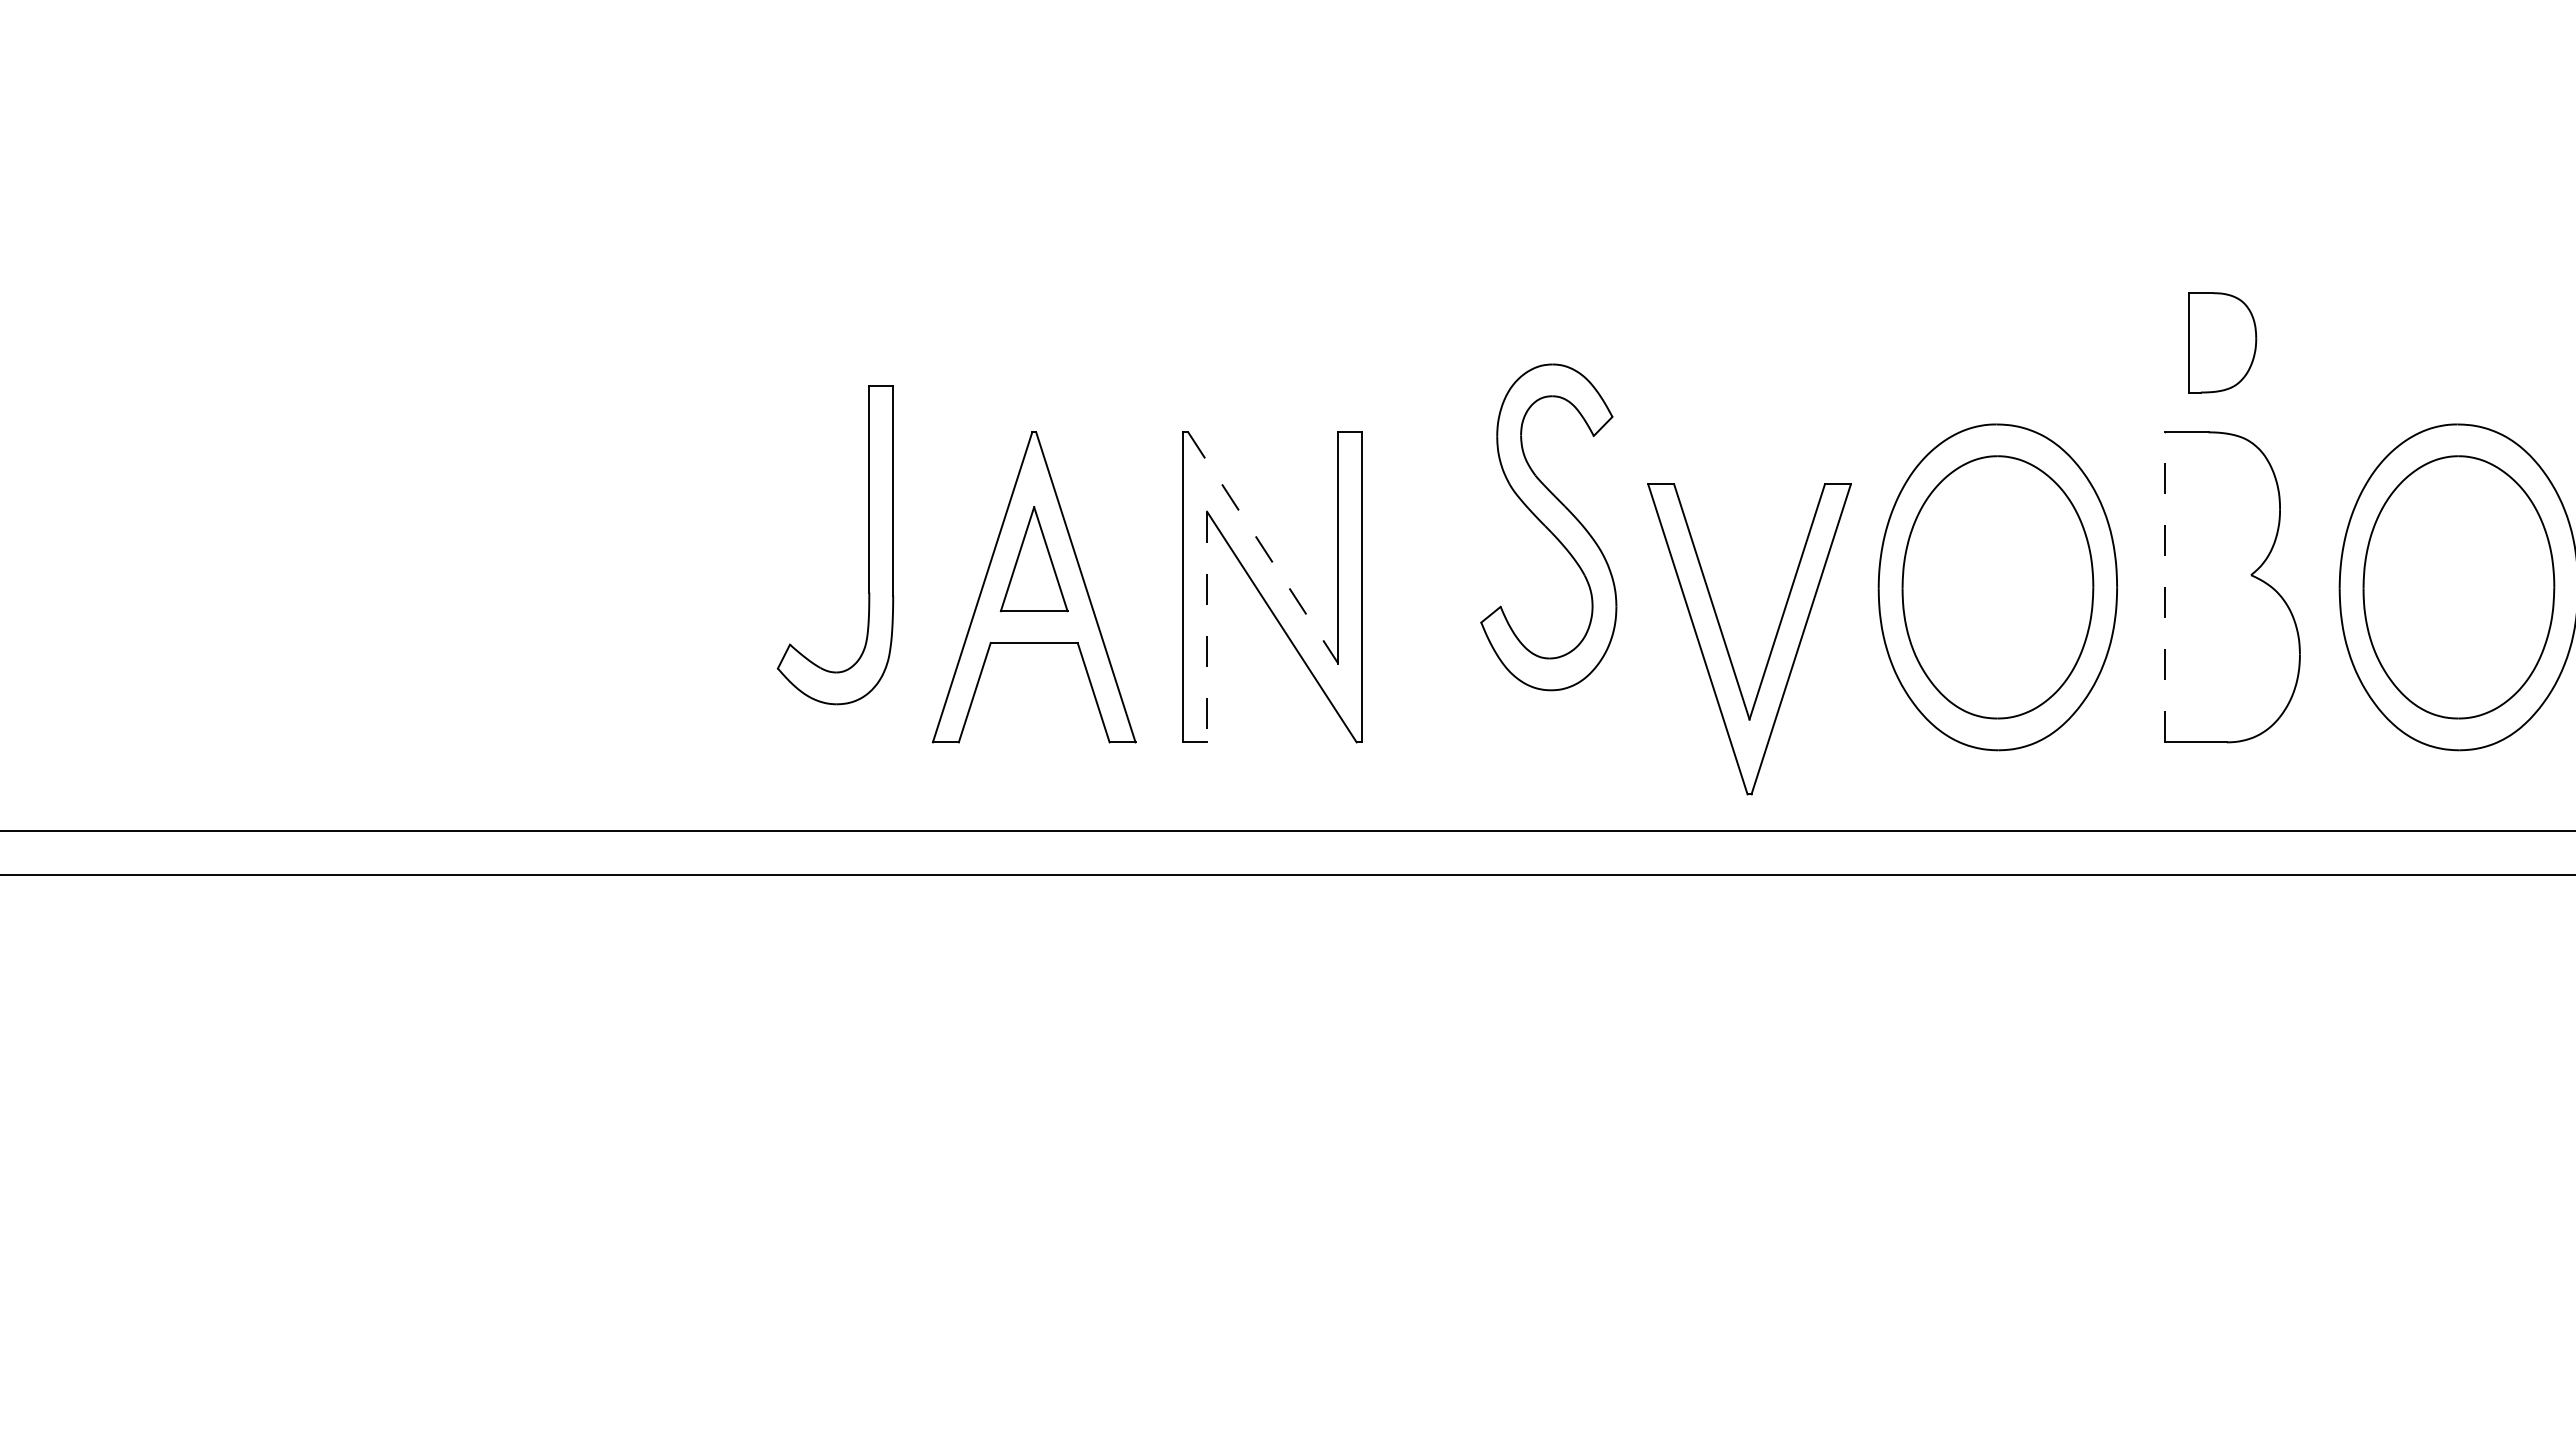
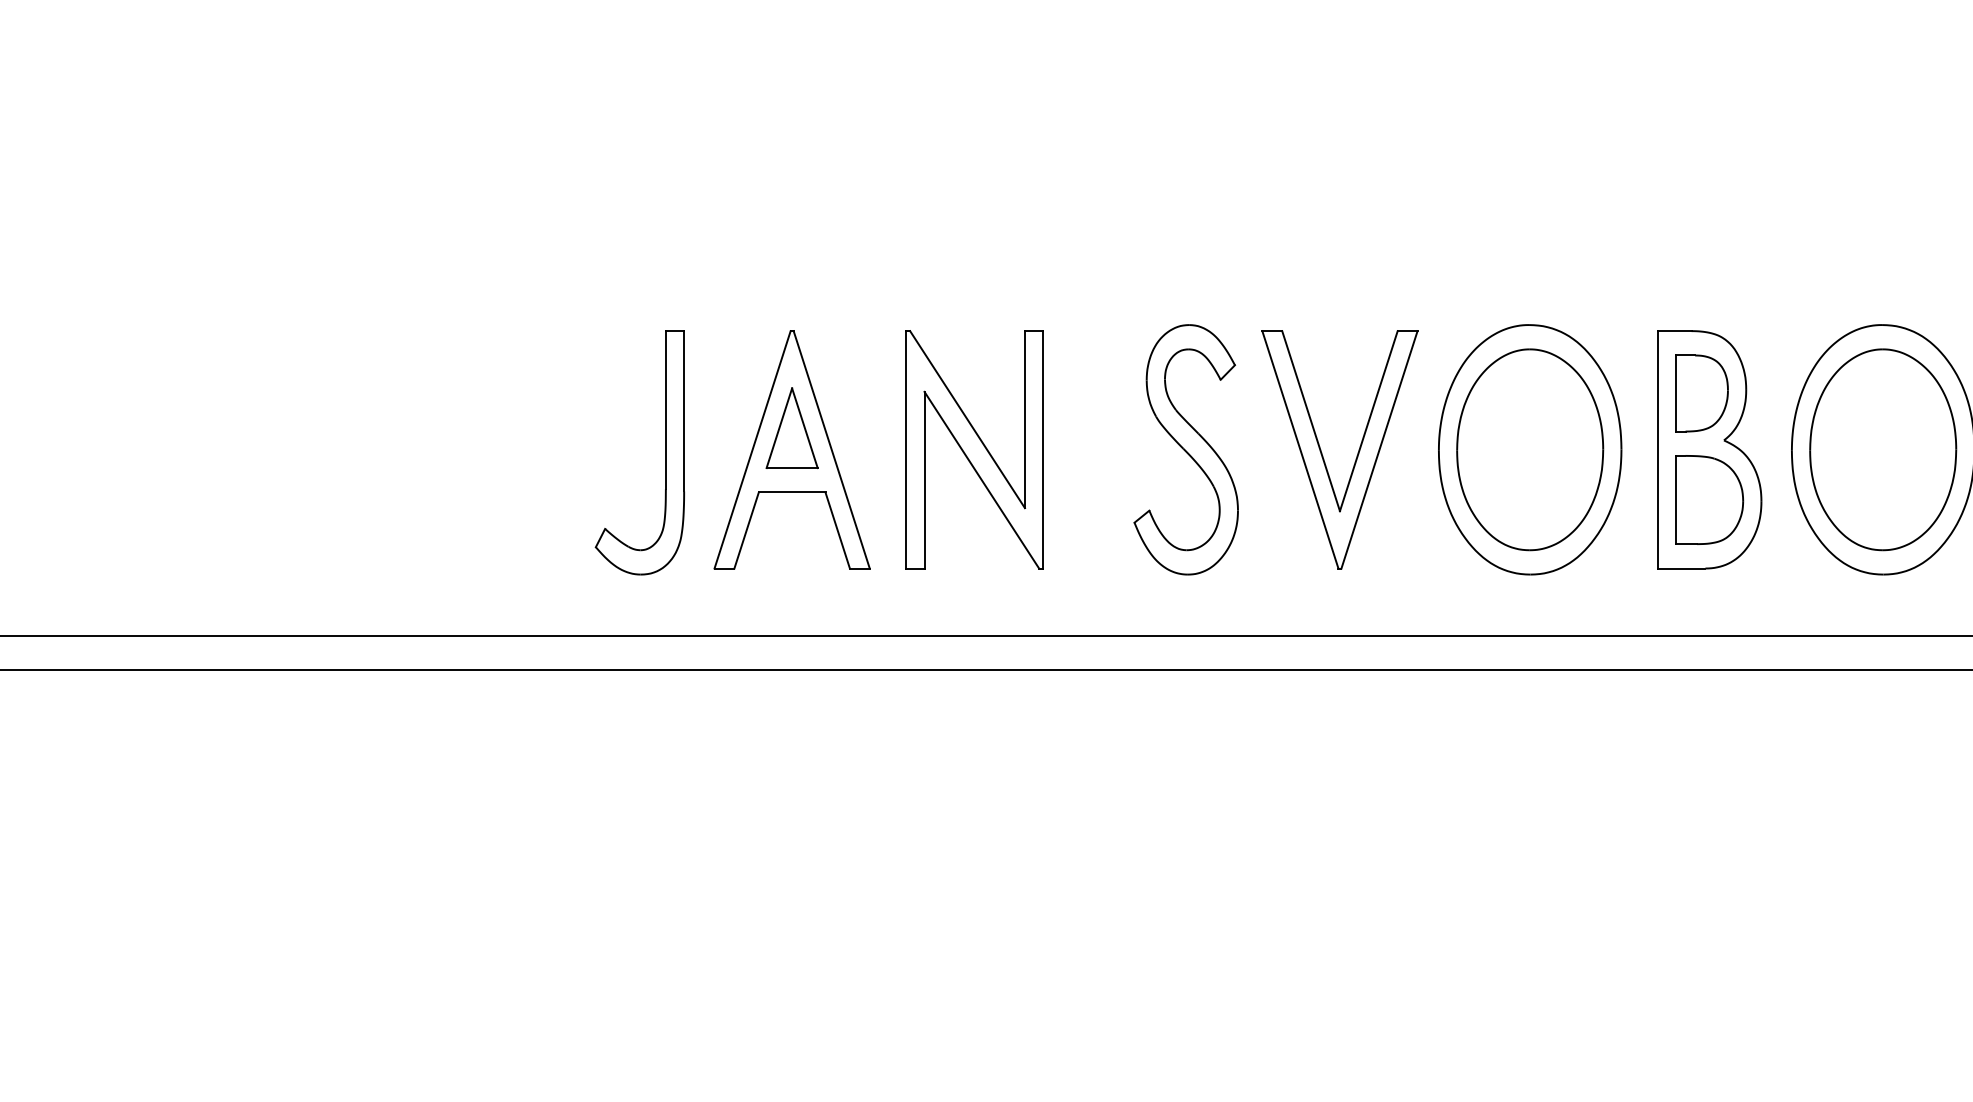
part: (2222, 342) -> (1702, 393), moved
part: (1548, 527) -> (1185, 449), moved
part: (868, 545) -> (665, 452), moved
line: (1263, 547) -> (967, 419), dashed -> solid
line: (2164, 587) -> (1657, 449), dashed -> solid
line: (1207, 627) -> (924, 480), dashed -> solid
part: (1727, 646) -> (1323, 455), moved
part: (2232, 652) -> (1709, 499), added

